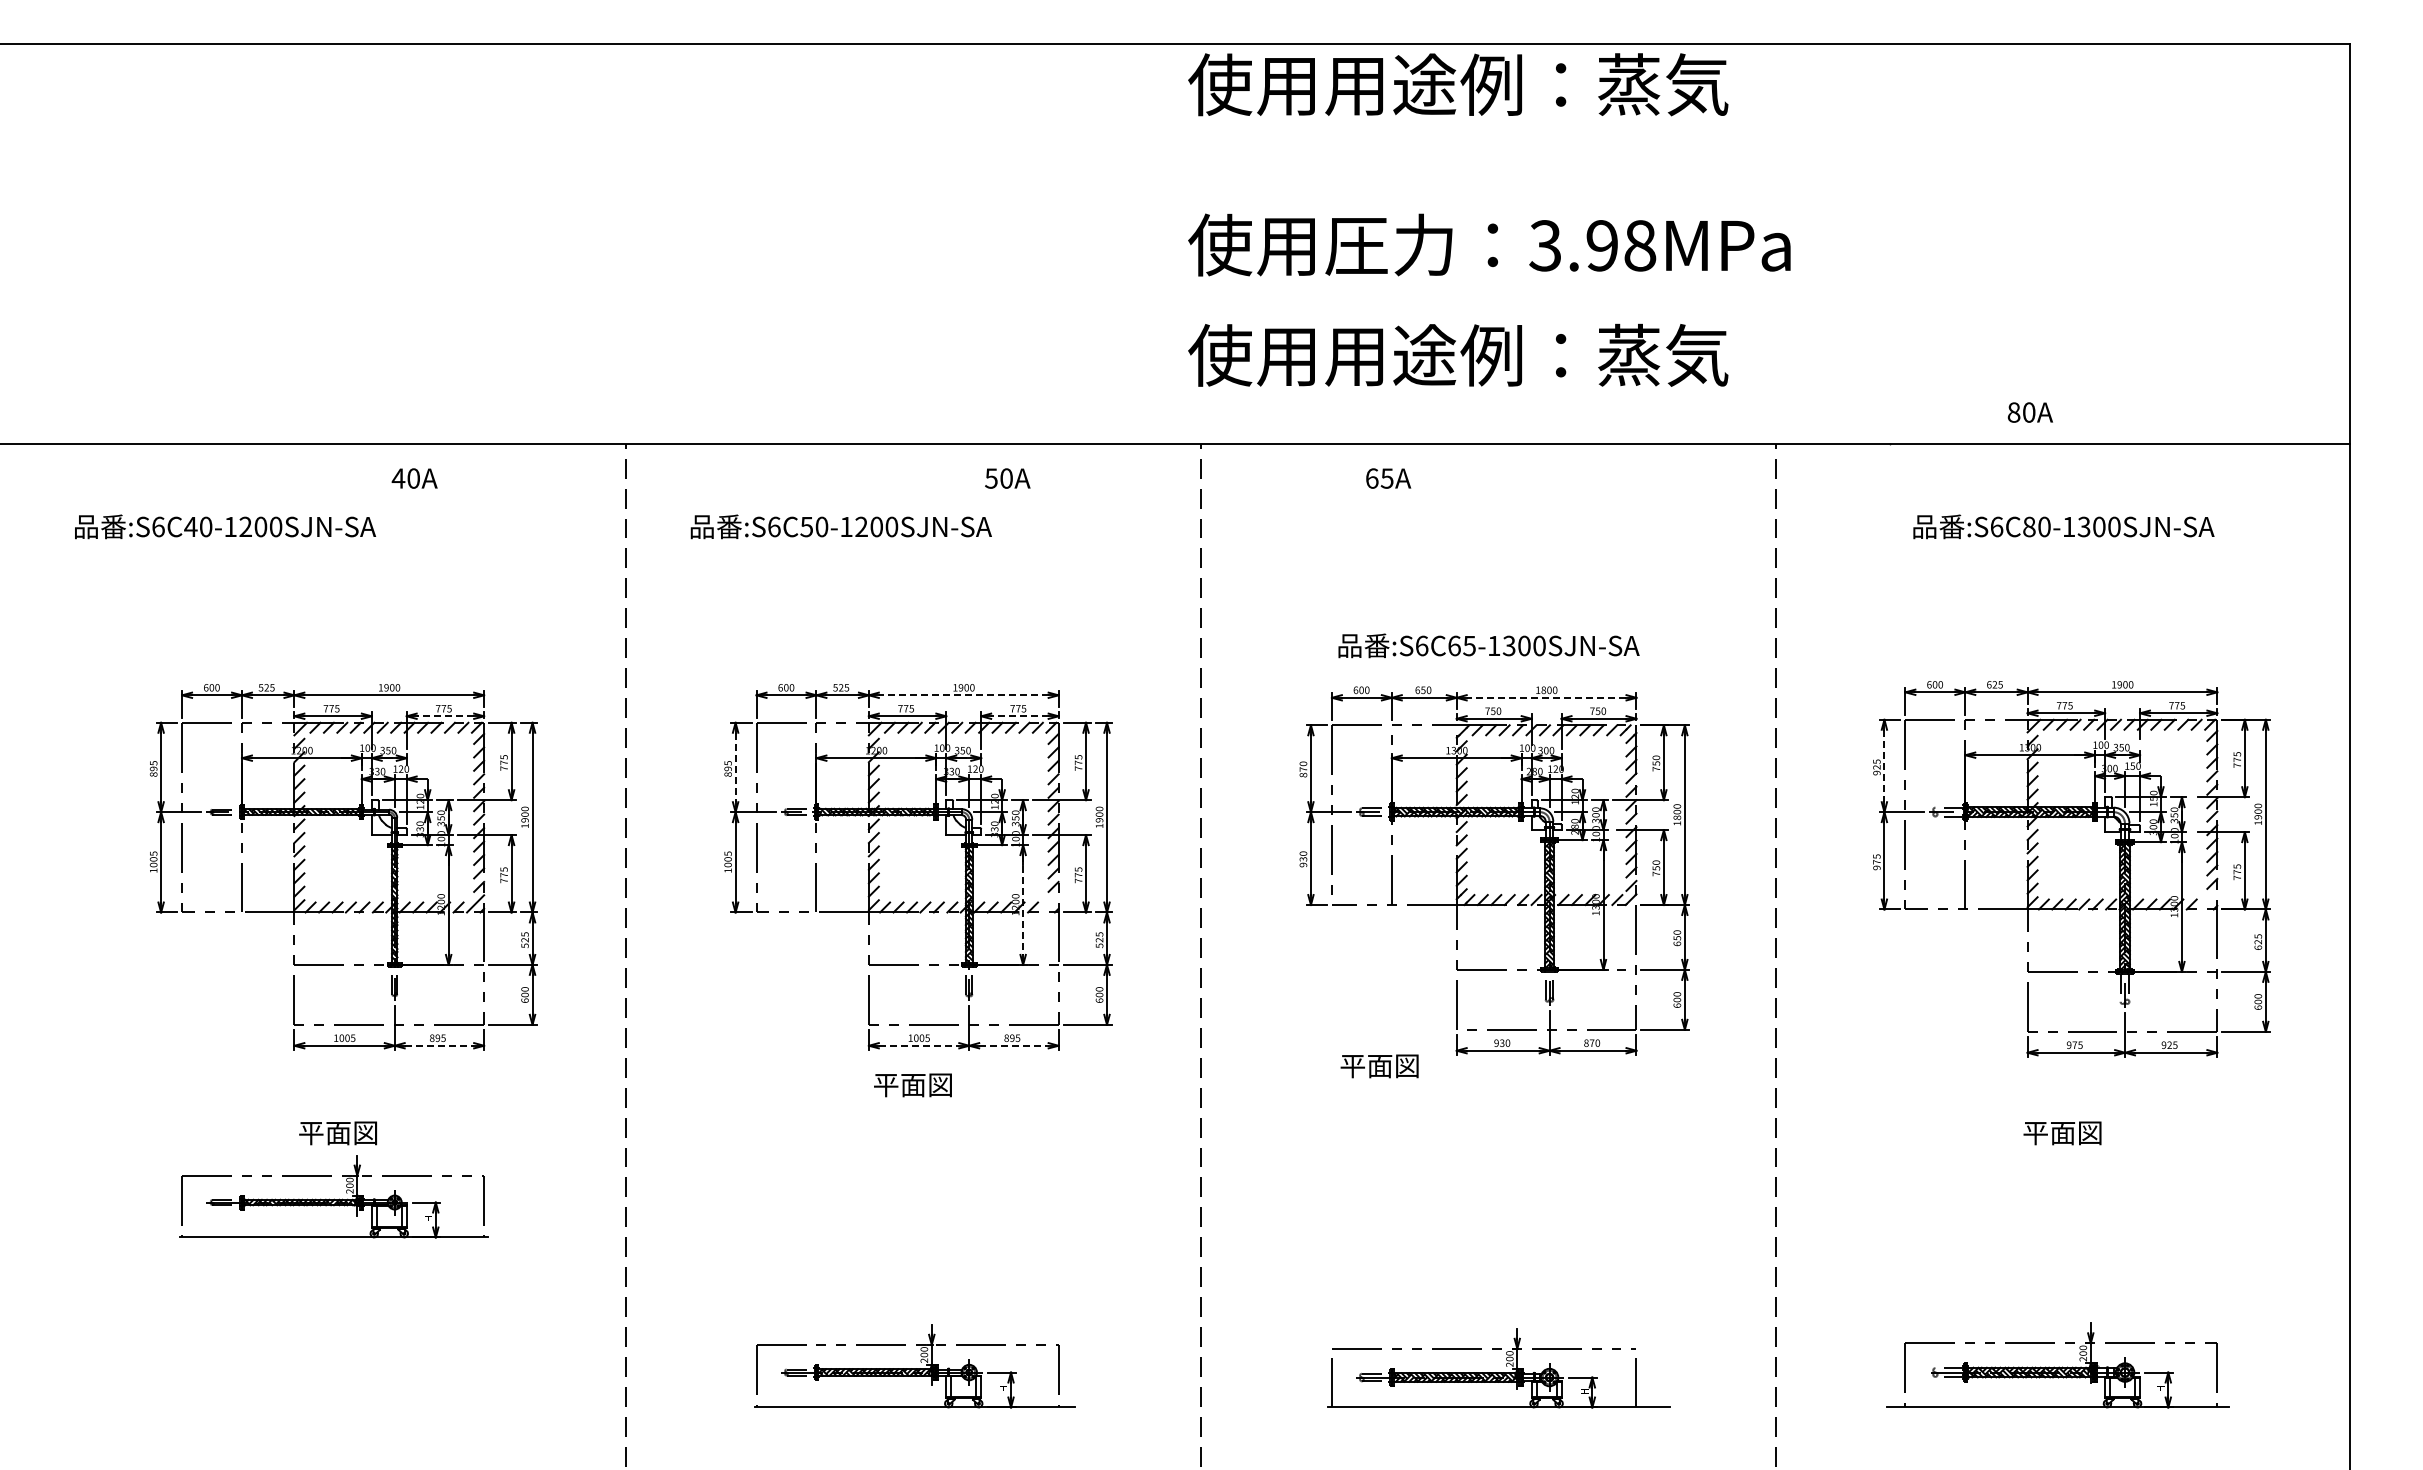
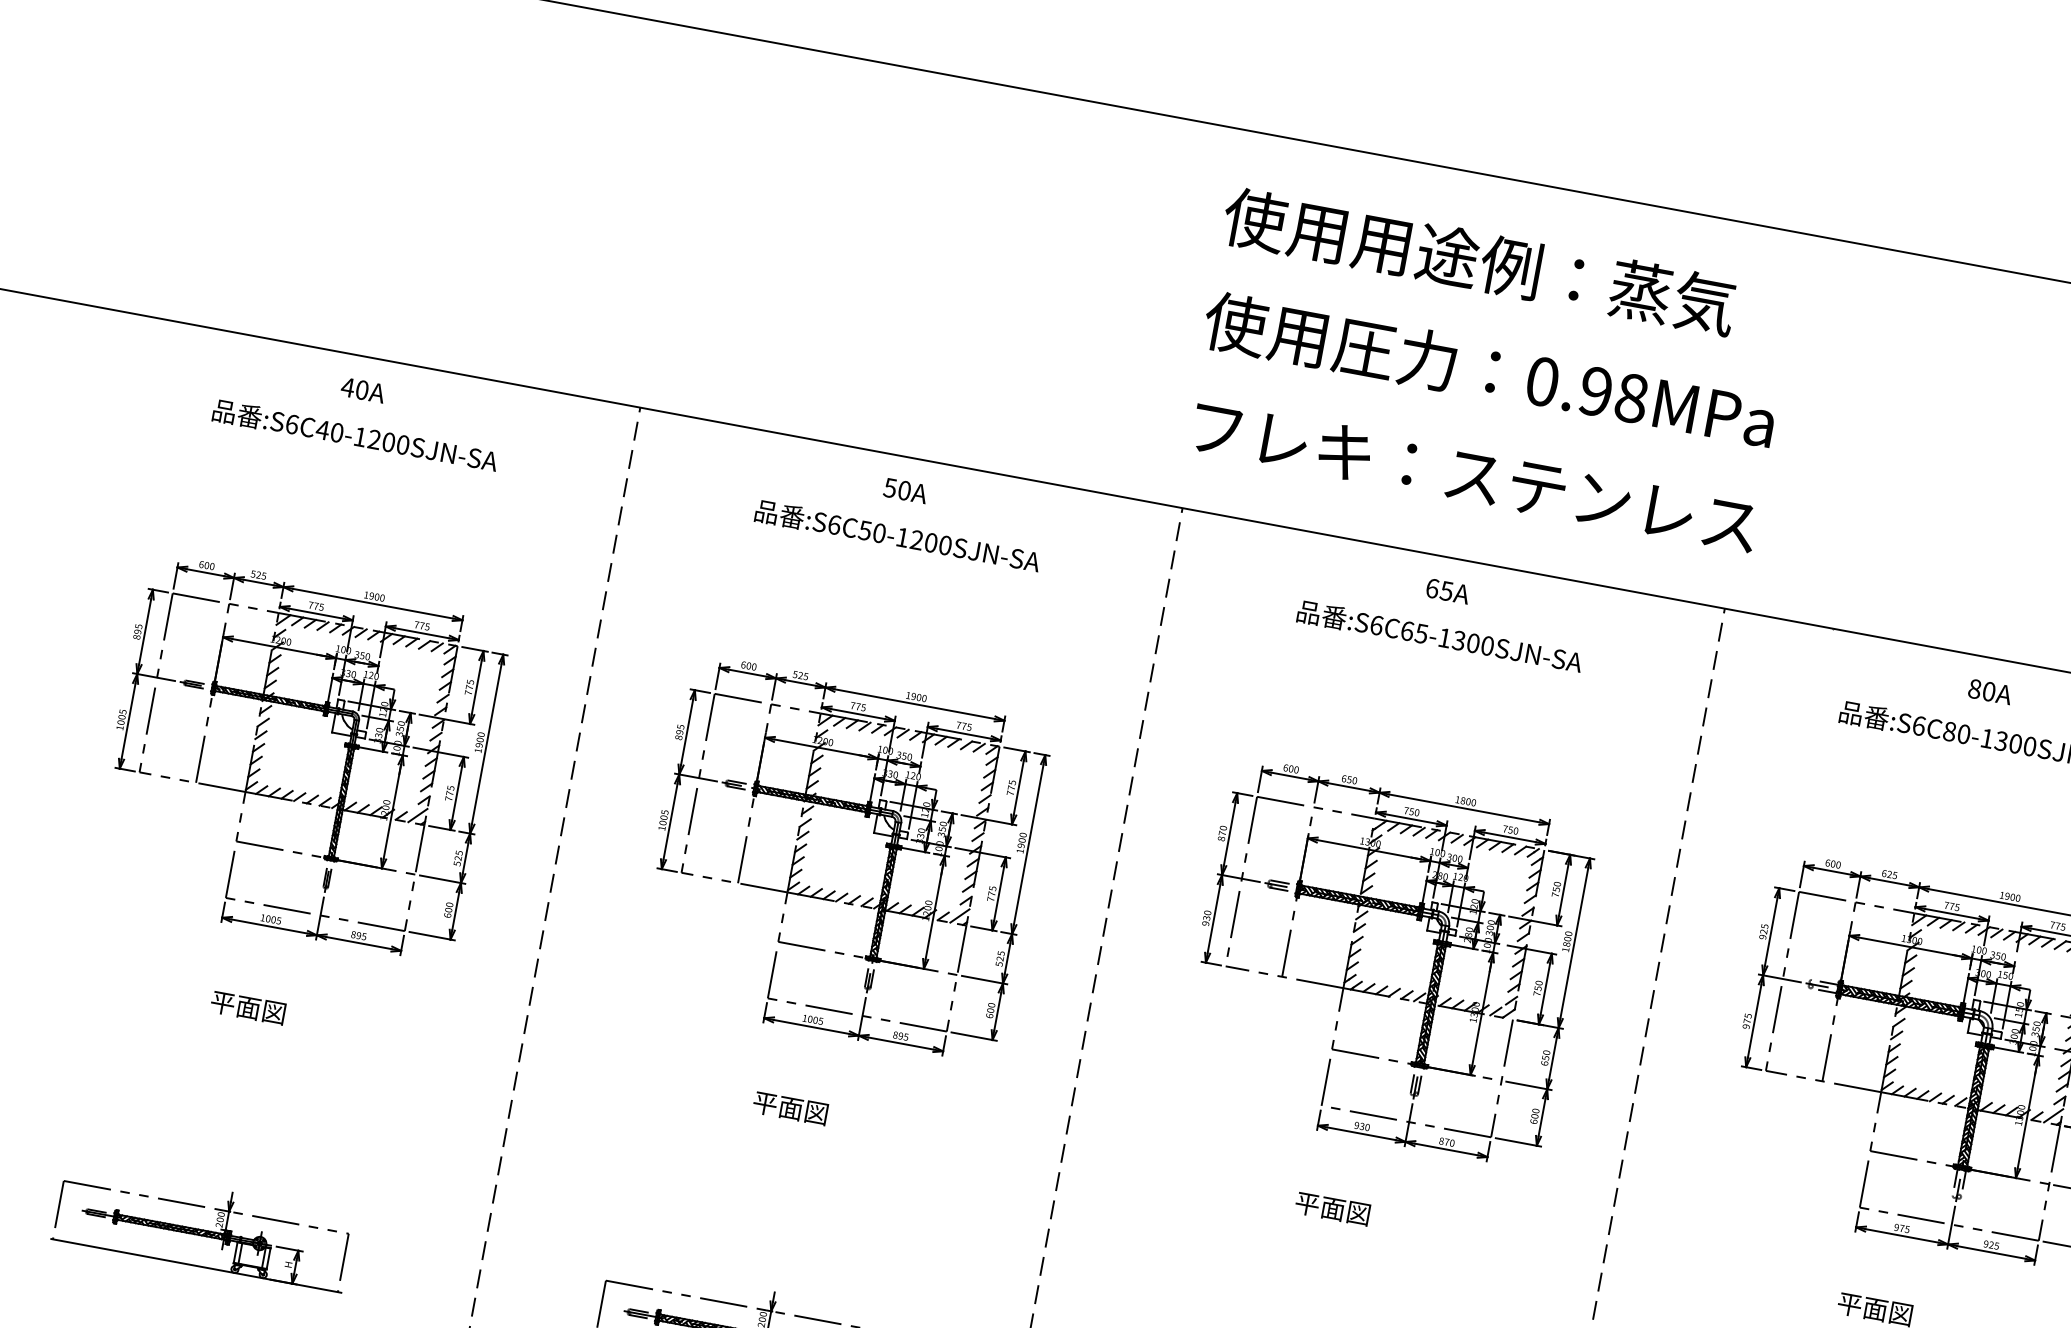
text: (1458, 84) -> (1479, 261), moved
text: (1545, 245) -> (1542, 381), 3.98MPa -> 0.98MPa
text: (1490, 354) -> (1471, 474), 使用用途例：蒸気 -> フレキ：ステンレス
text: (2029, 412) -> (1989, 691), moved
text: (414, 478) -> (362, 390), moved
text: (1007, 478) -> (905, 490), moved
text: (1388, 478) -> (1447, 591), moved
text: (225, 526) -> (355, 435), moved
text: (840, 526) -> (897, 536), moved
text: (1488, 645) -> (1439, 636), moved
line: (963, 695) -> (914, 704), dashed -> solid
line: (1546, 697) -> (1464, 808), dashed -> solid
line: (445, 716) -> (422, 633), dashed -> solid
line: (1019, 716) -> (963, 733), dashed -> solid
line: (1884, 766) -> (1771, 932), dashed -> solid
line: (735, 767) -> (687, 732), dashed -> solid
line: (2208, 900) -> (2053, 1115), added
line: (1049, 903) -> (959, 915), added
line: (1023, 905) -> (934, 912), dashed -> solid
line: (439, 1045) -> (359, 942), dashed -> solid
line: (919, 1045) -> (811, 1026), dashed -> solid
line: (1013, 1045) -> (900, 1043), dashed -> solid
text: (1379, 1066) -> (1332, 1209), moved
text: (912, 1085) -> (789, 1108), moved
part: (333, 1196) -> (203, 1227), moved

